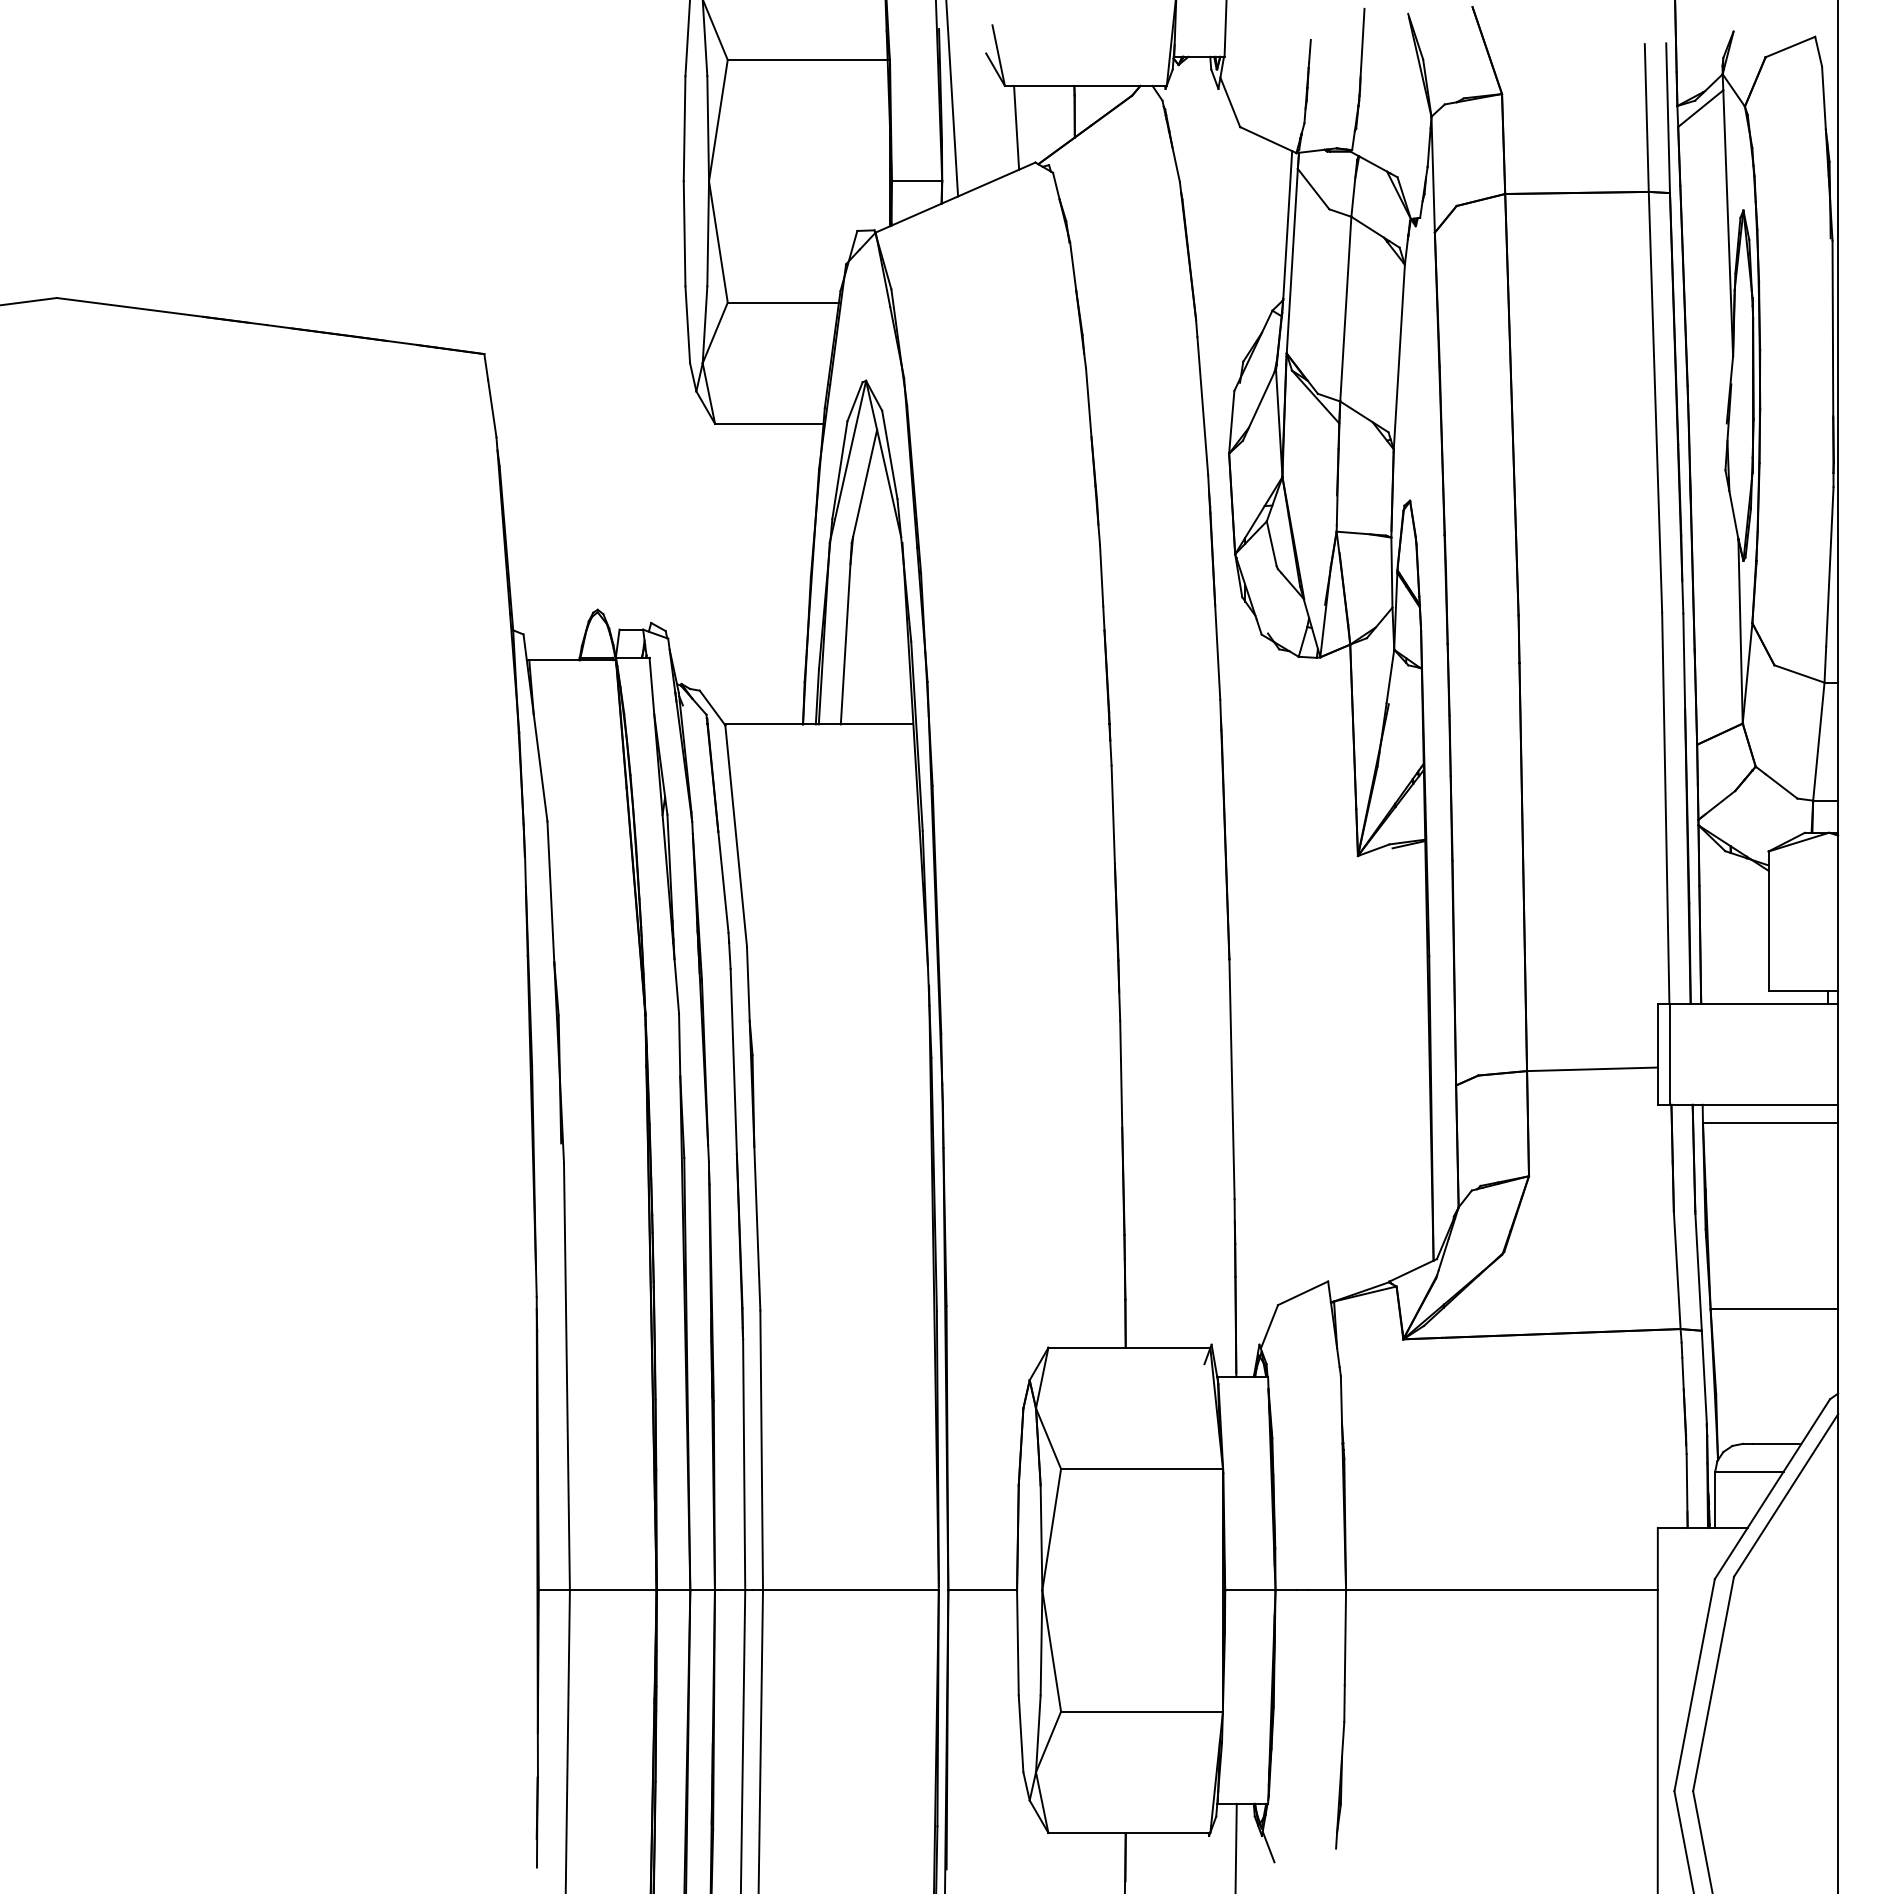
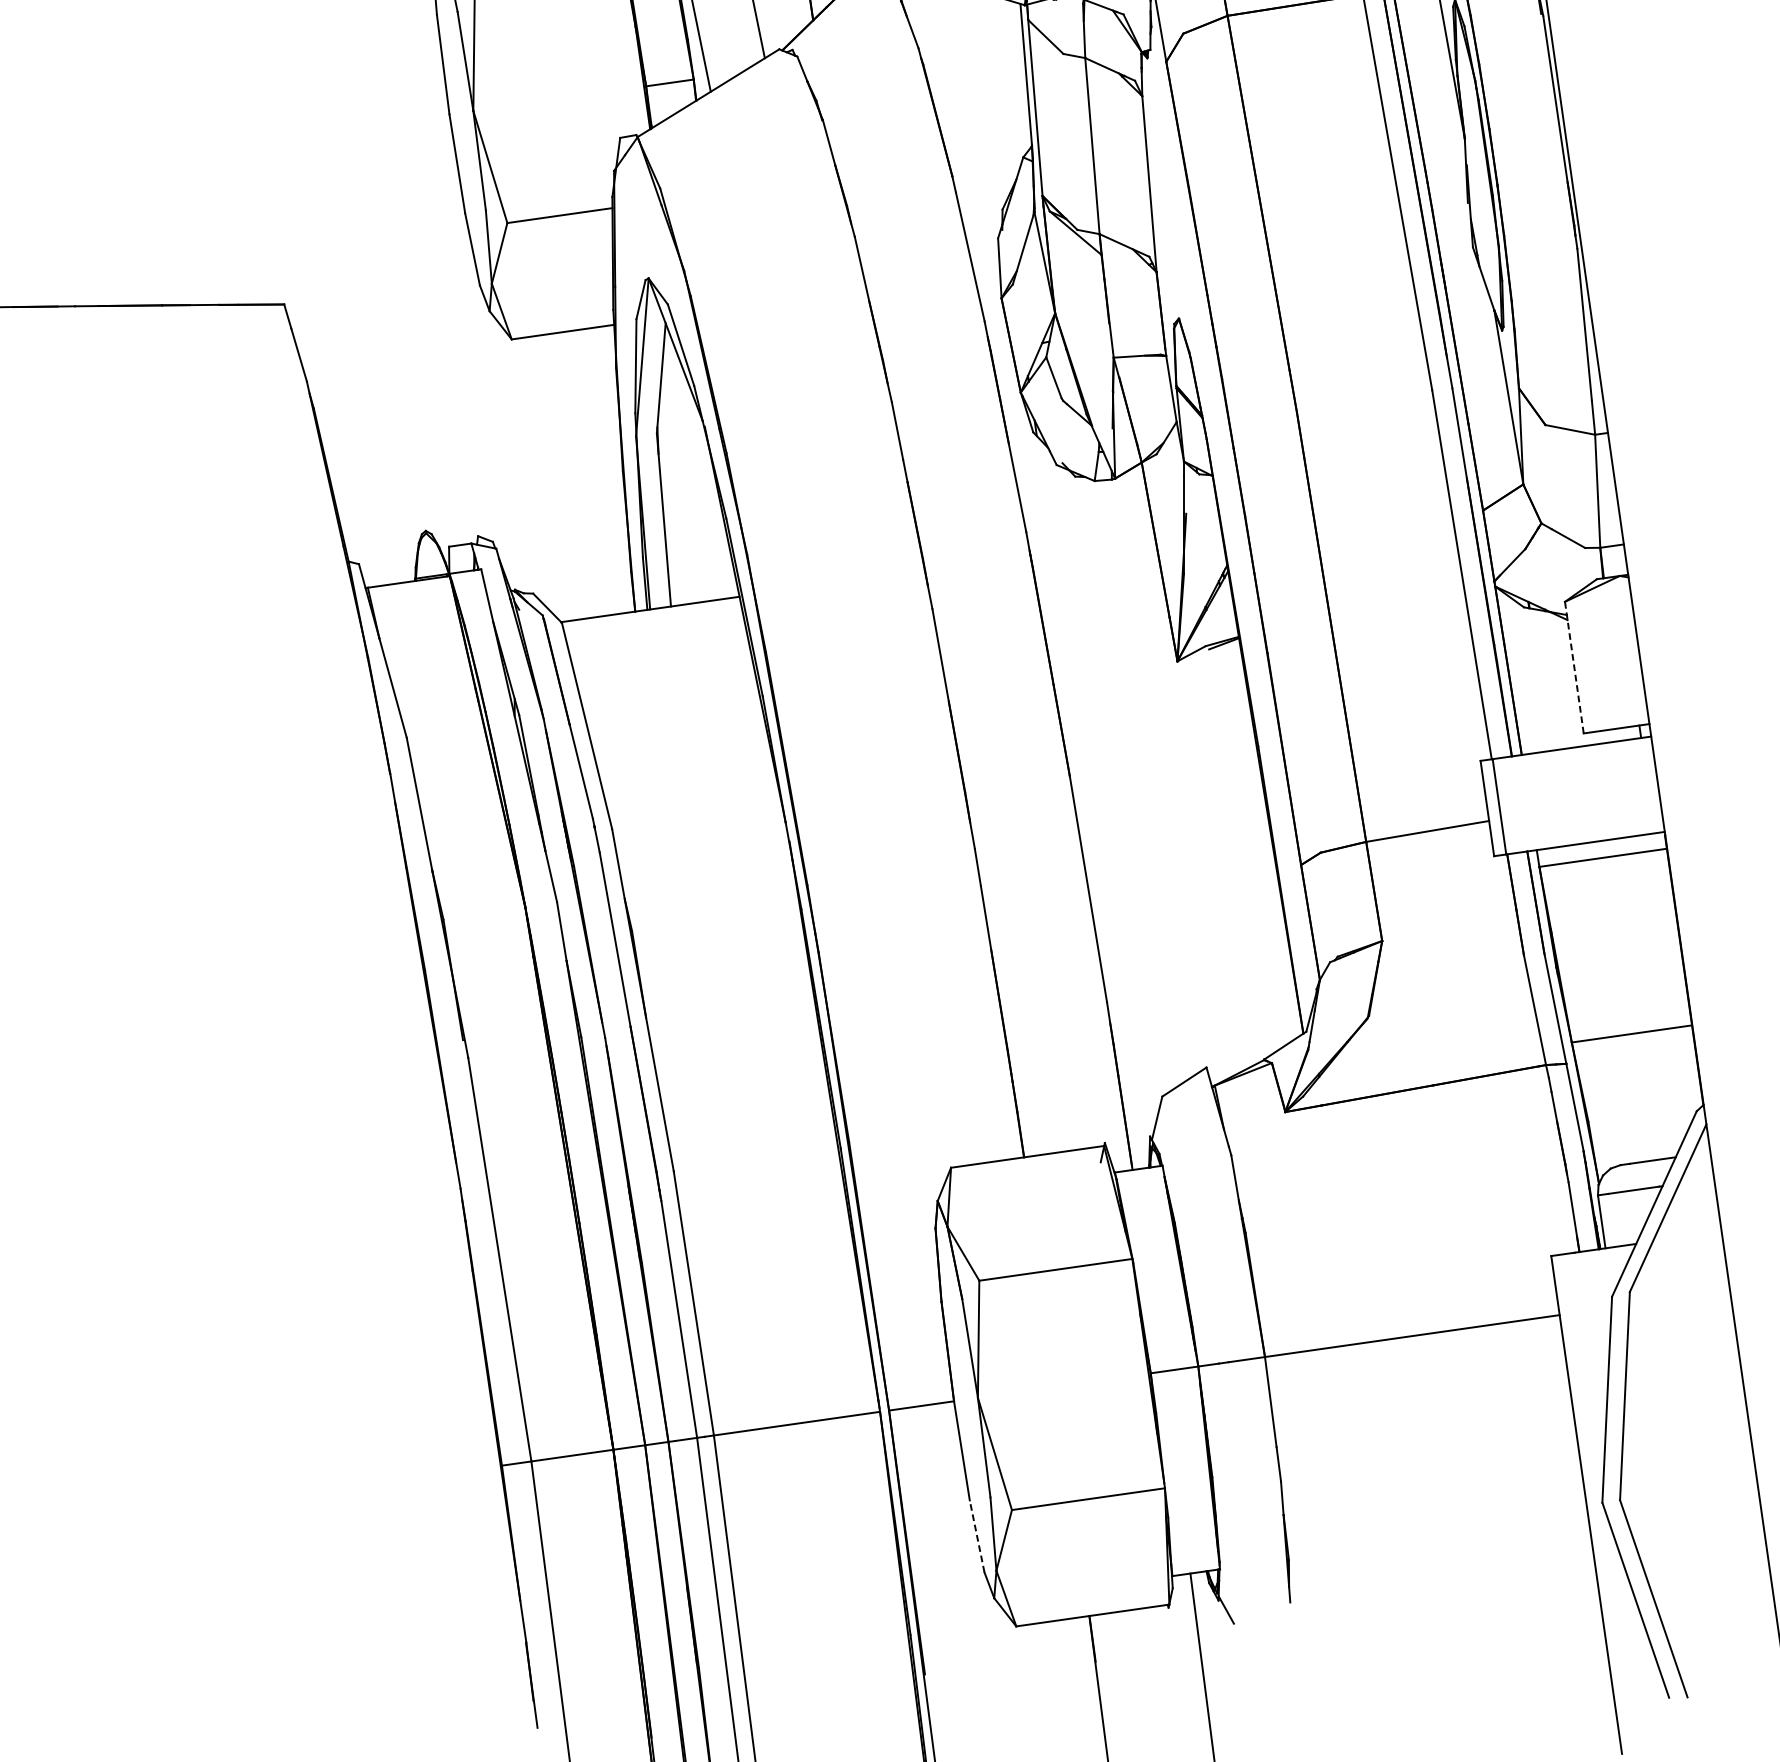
line: (1768, 921) -> (1574, 668), solid -> dashed
line: (1021, 1733) -> (977, 1535), solid -> dashed

